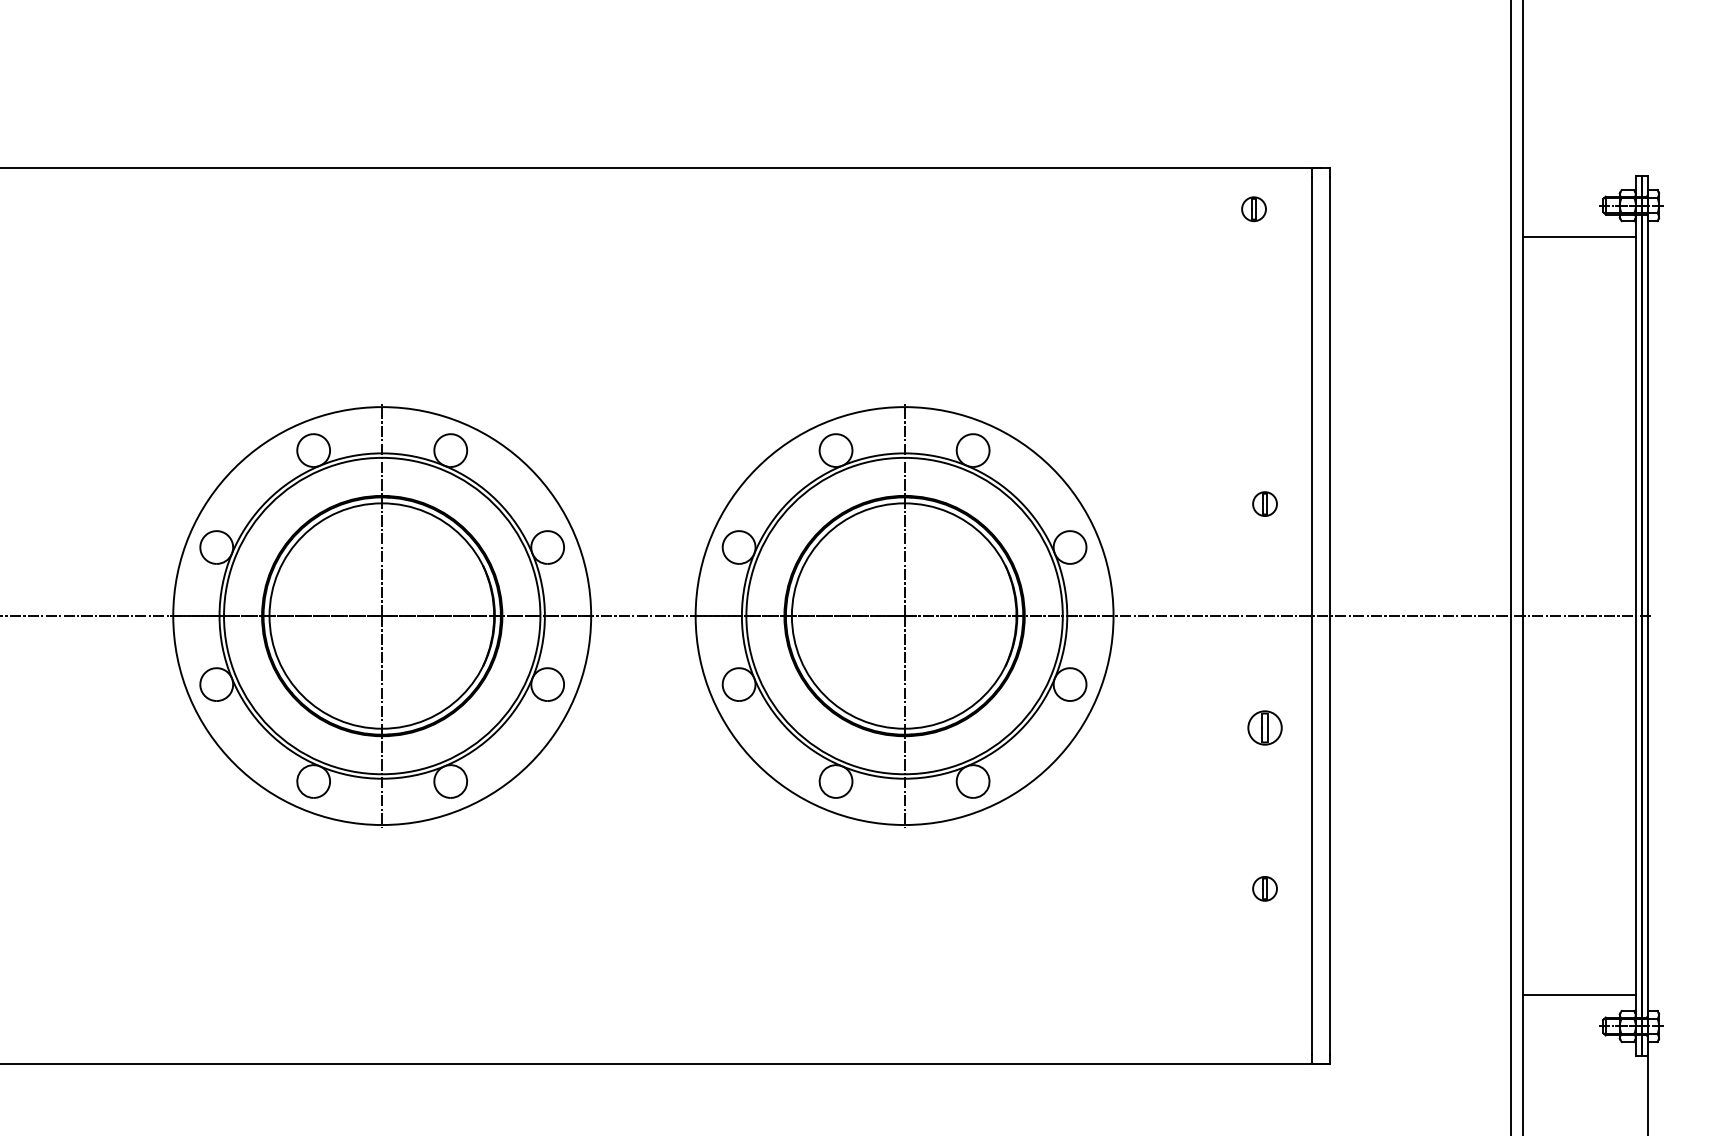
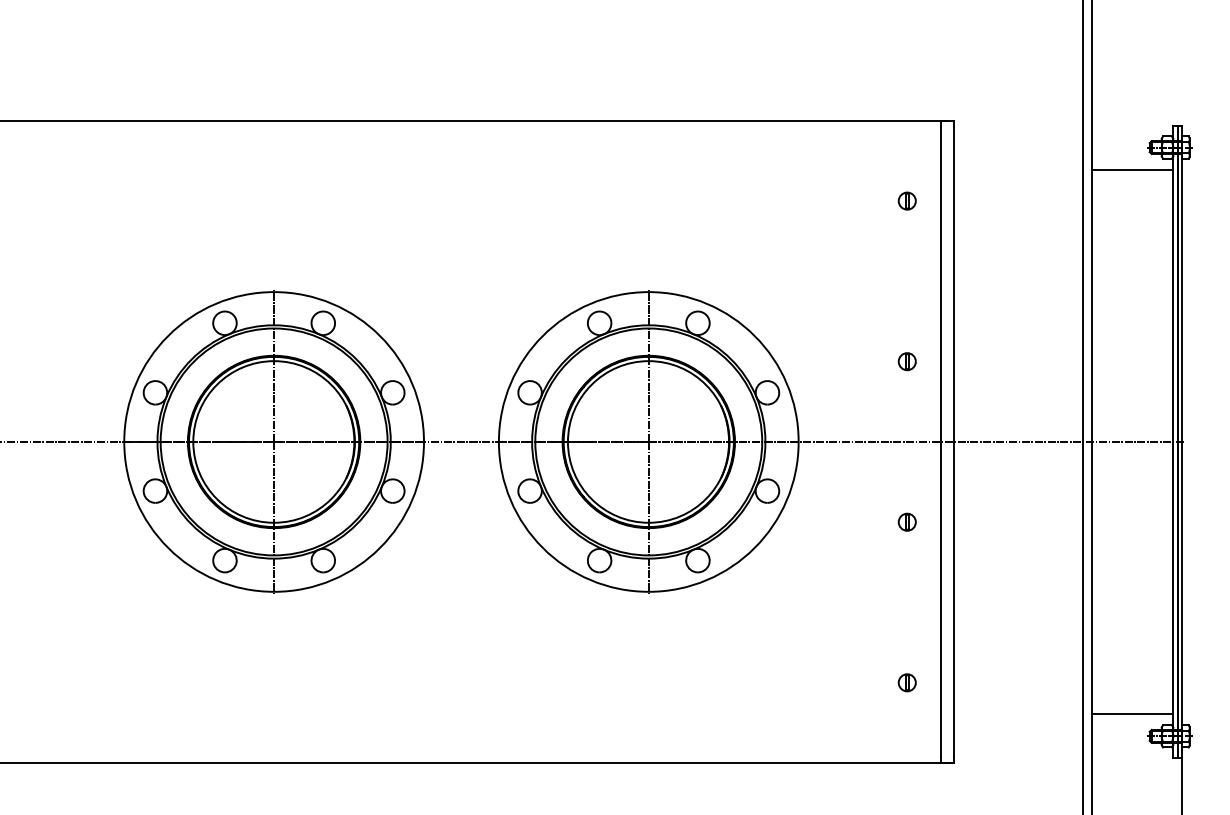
part: (1253, 209) -> (906, 201), moved
part: (1264, 727) -> (906, 521), size x0.71
part: (1264, 888) -> (906, 682), moved

